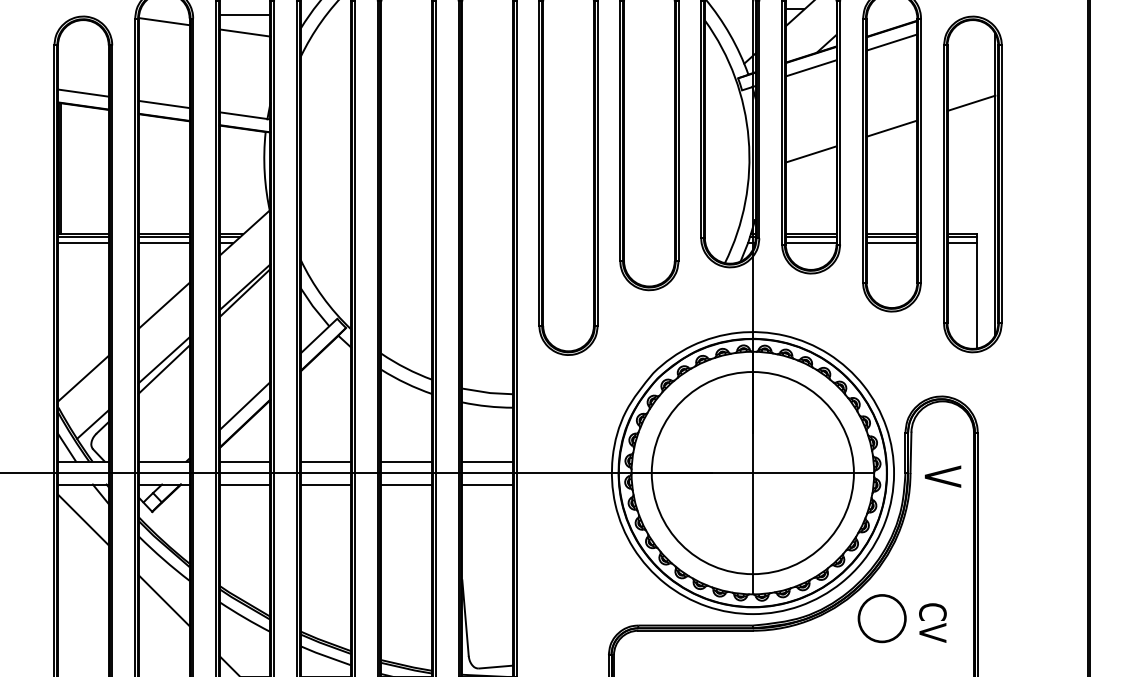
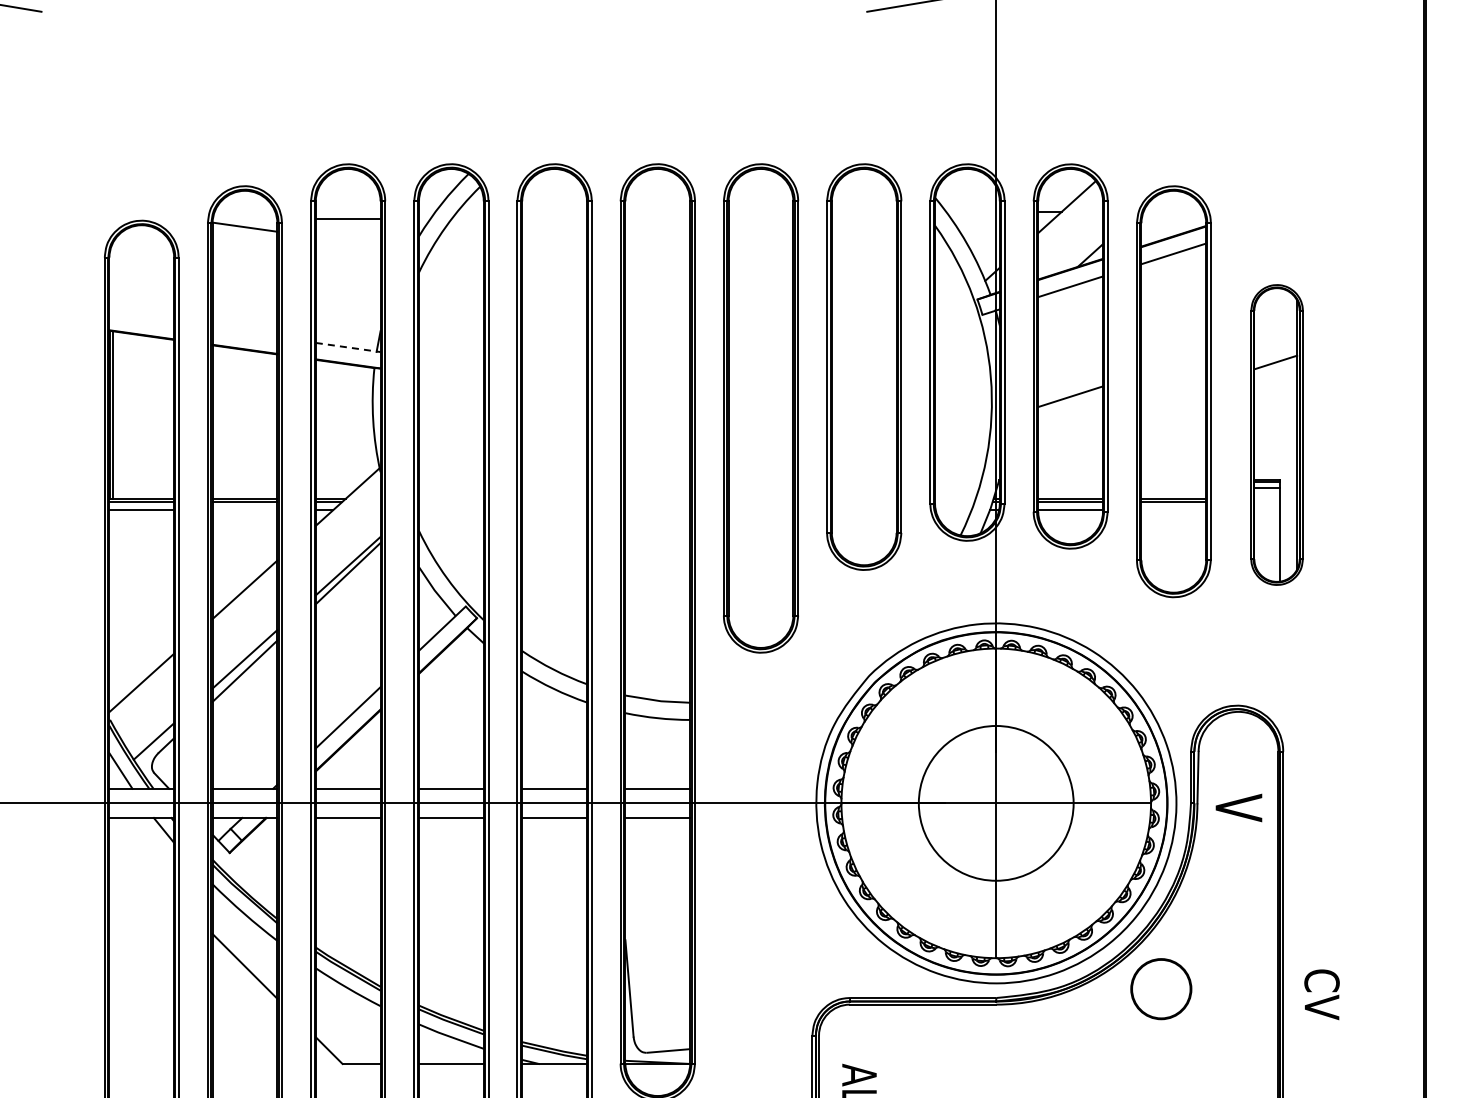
line: (244, 32) -> (347, 241), removed
line: (83, 92) -> (141, 317), removed
line: (163, 104) -> (244, 332), removed
line: (245, 115) -> (348, 347), solid -> dashed
line: (891, 128) -> (1173, 363), removed
part: (972, 184) -> (1276, 434), size x0.7
line: (163, 243) -> (244, 510), removed
line: (891, 243) -> (1173, 510), removed
circle: (753, 473) -> (996, 803), size x0.6
line: (83, 519) -> (141, 862), removed
text: (932, 622) -> (1321, 994), moved

